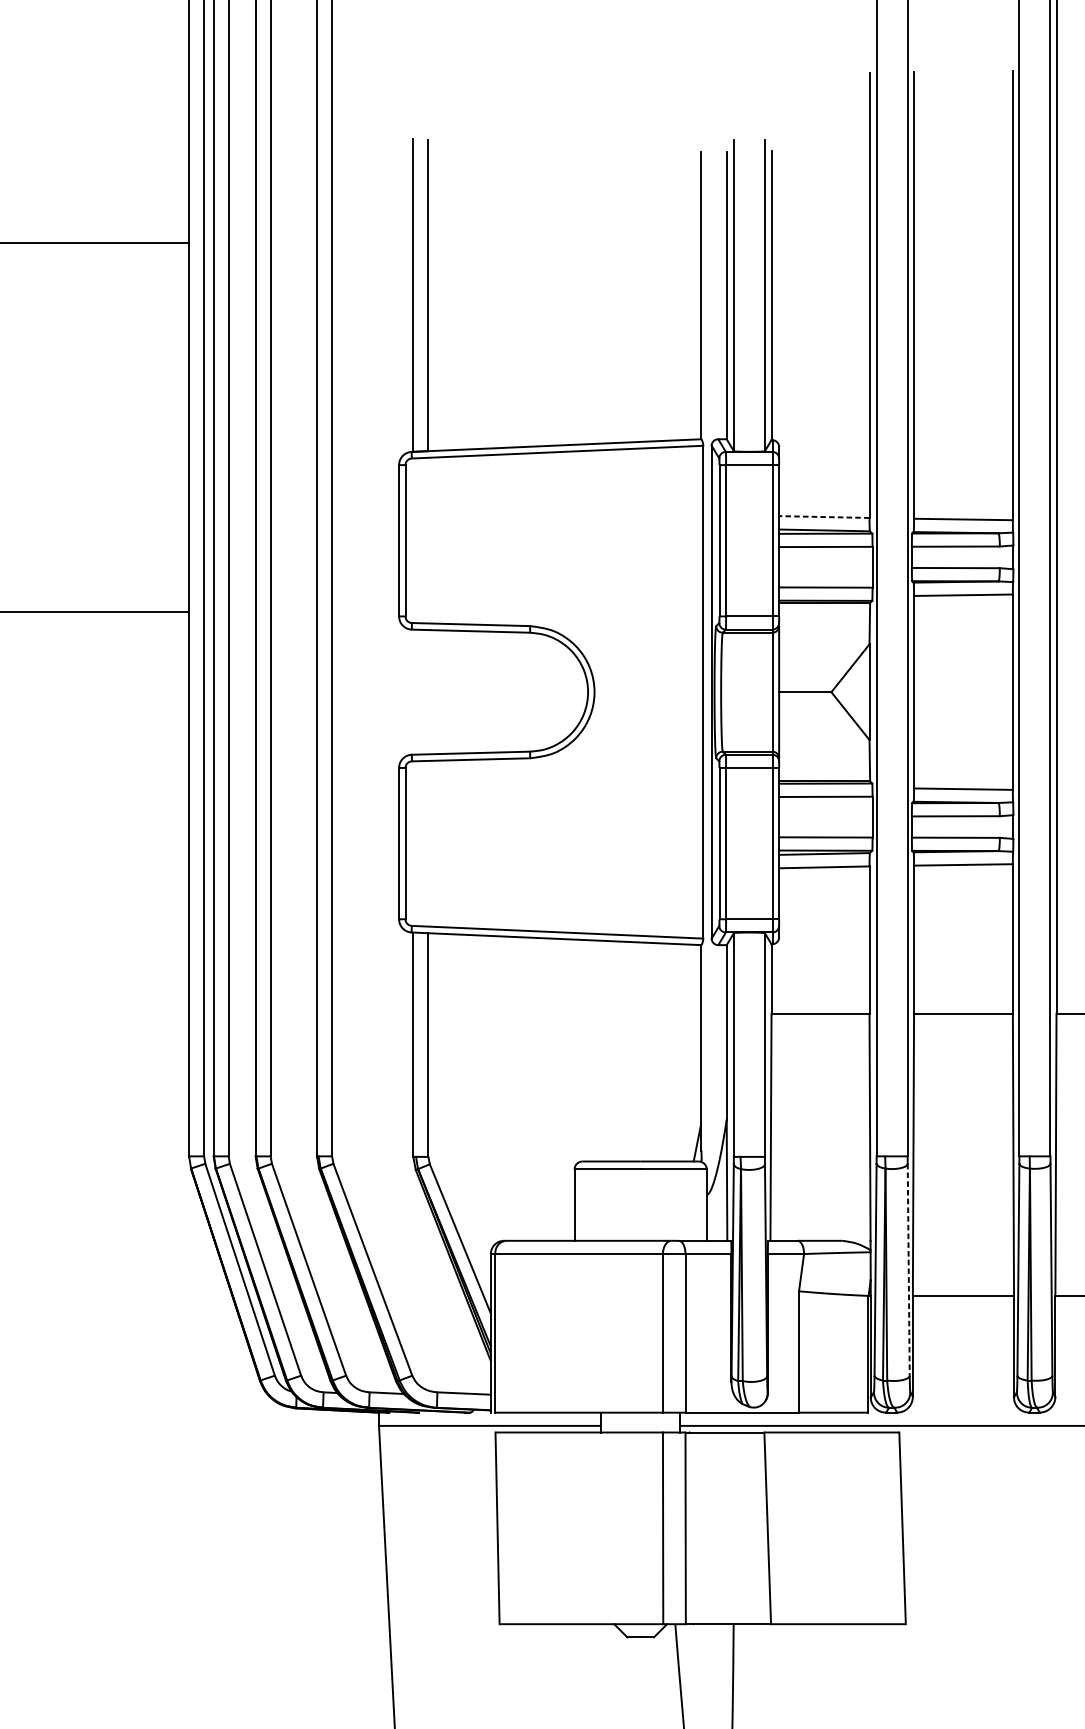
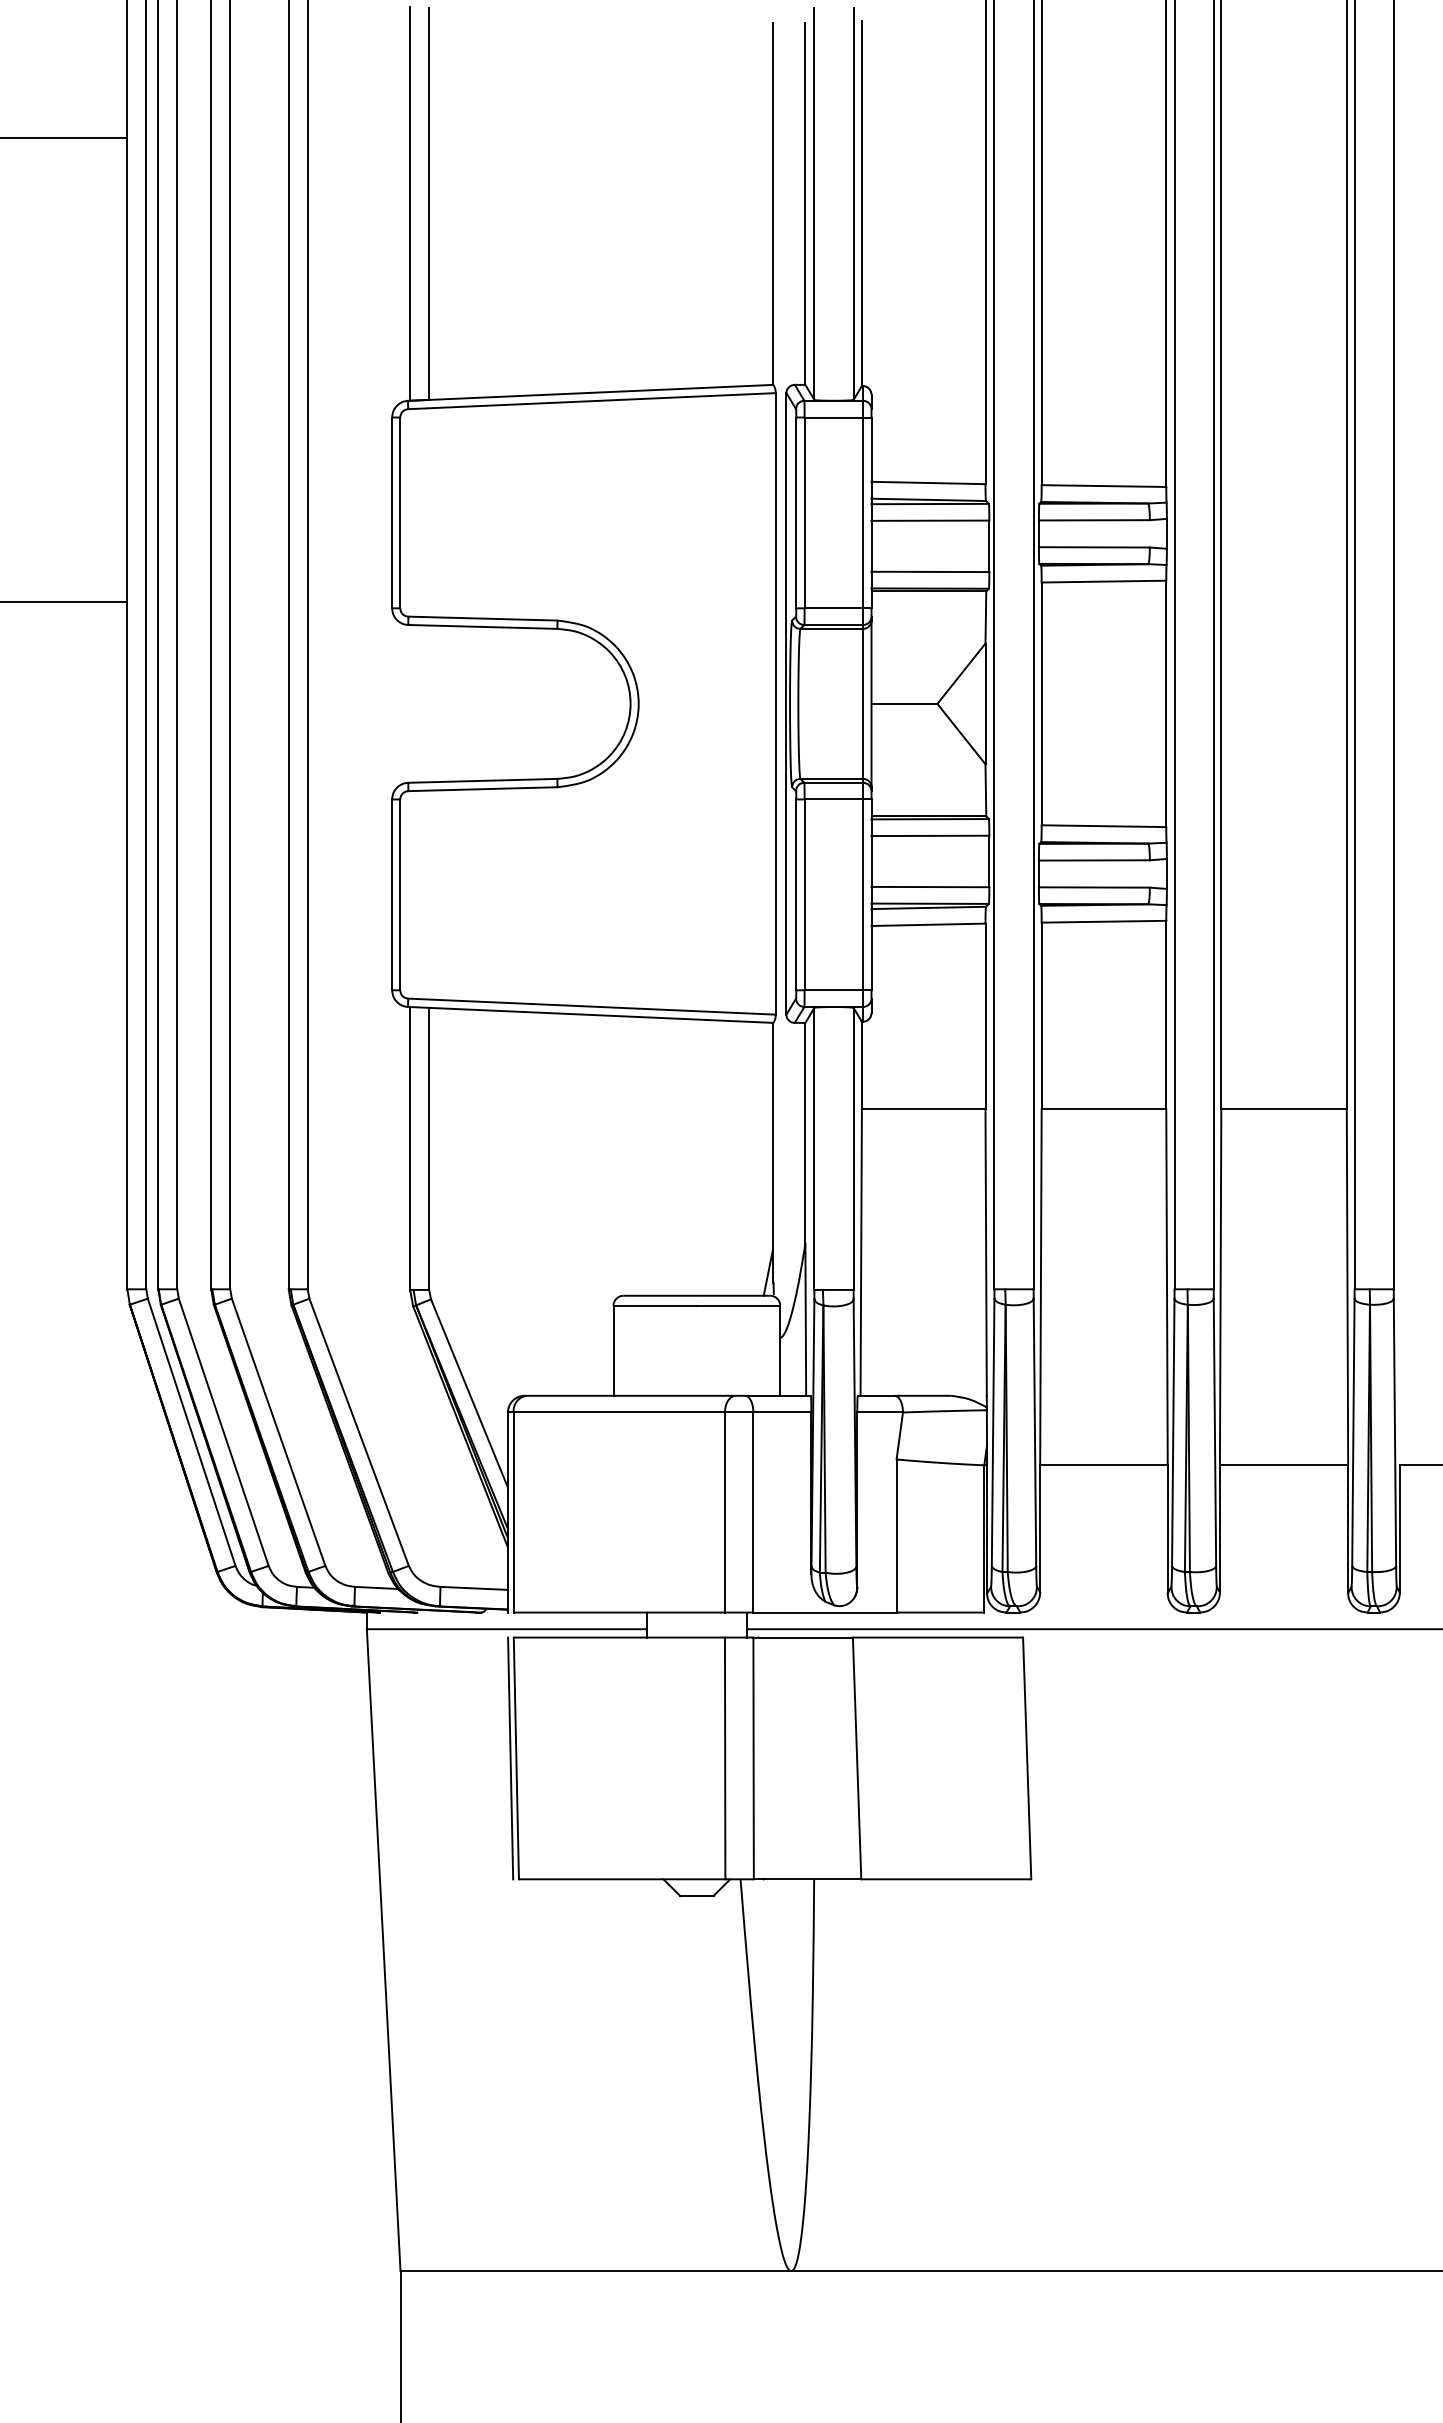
line: (824, 516) -> (928, 482), dashed -> solid
line: (908, 1269) -> (1034, 1432), dashed -> solid
line: (492, 1528) -> (510, 1758), added

